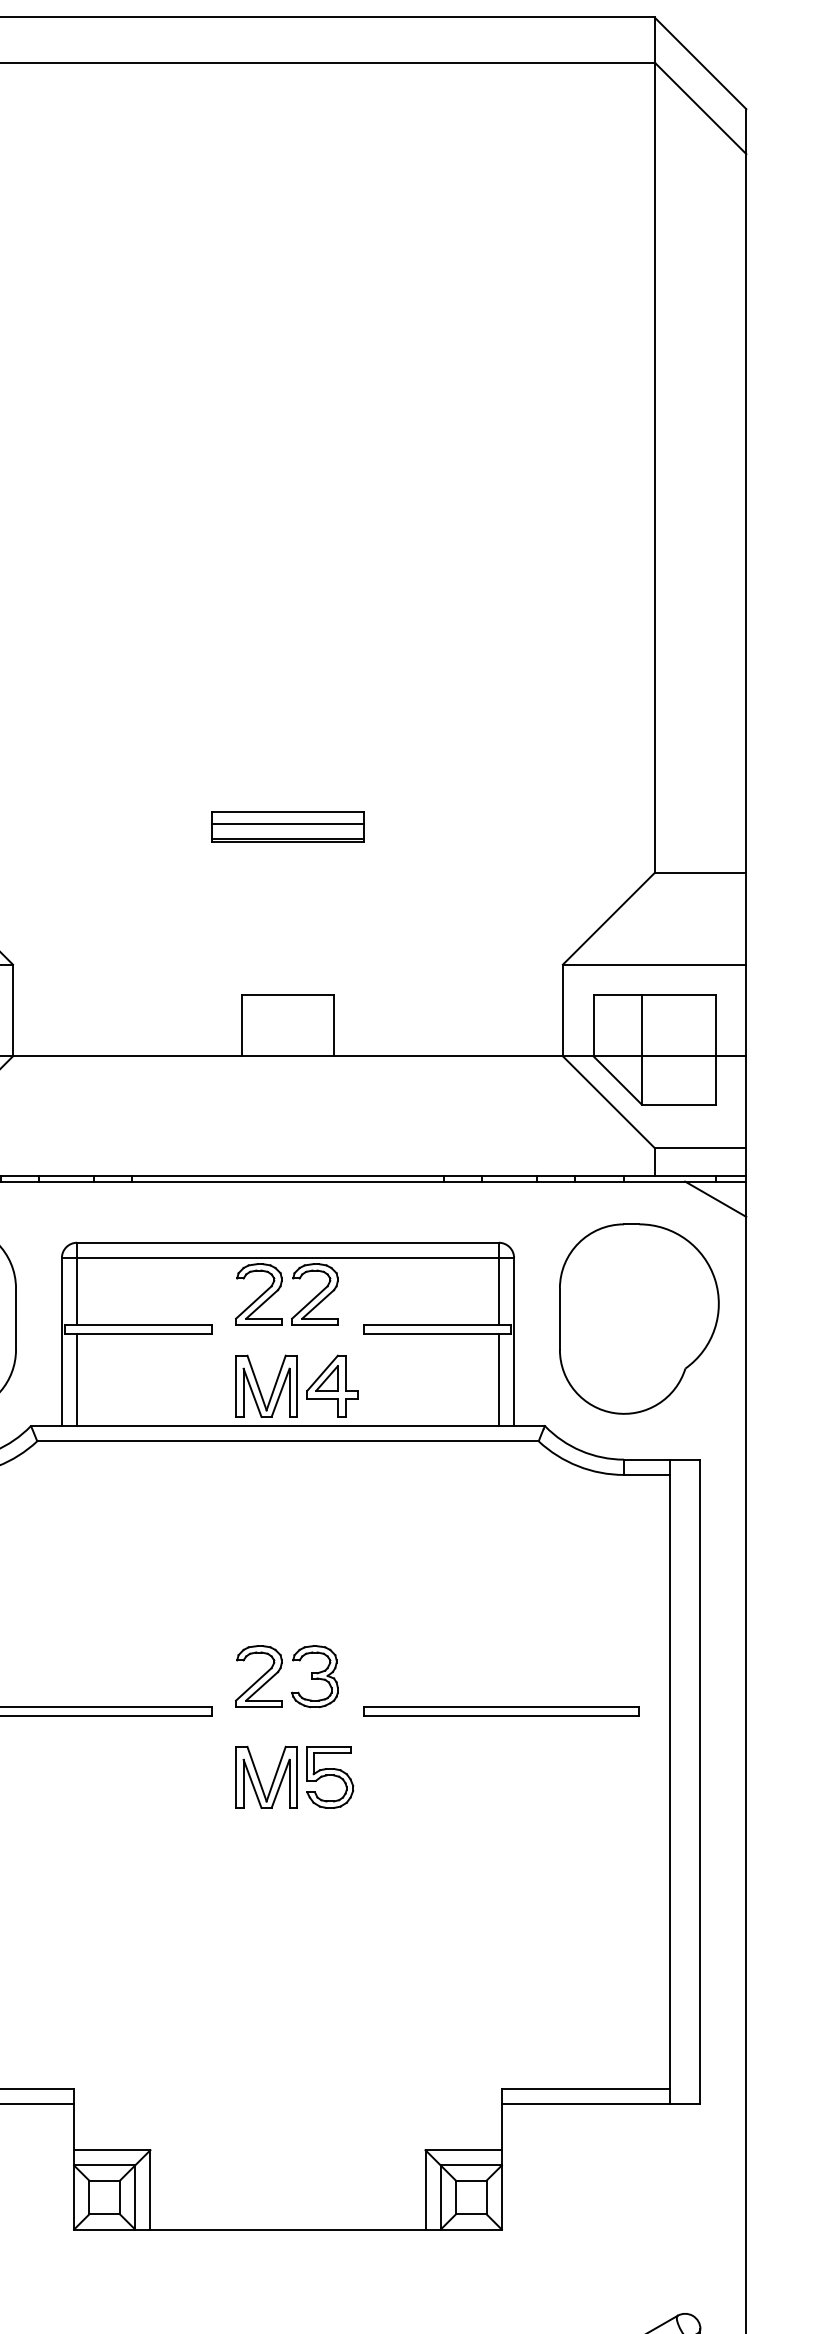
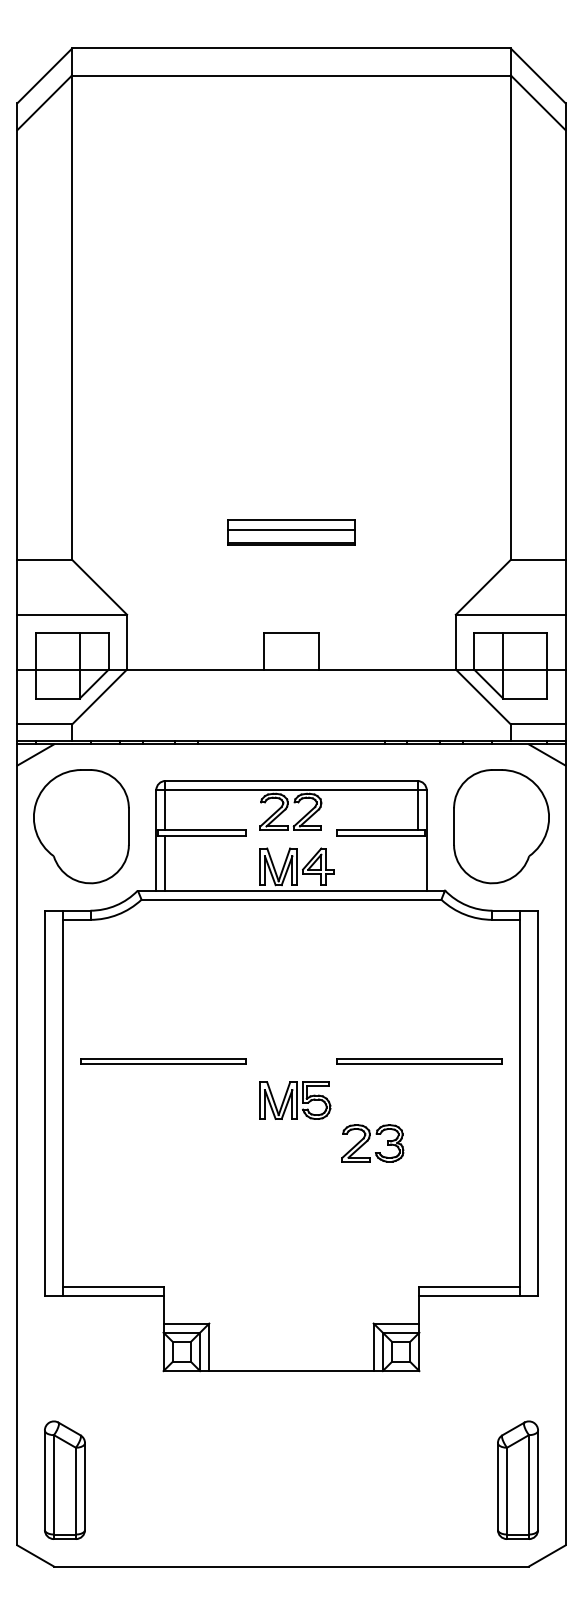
part: (288, 827) -> (291, 532), size x1.4
line: (498, 1379) -> (417, 862), removed
part: (286, 1676) -> (372, 1143), moved

